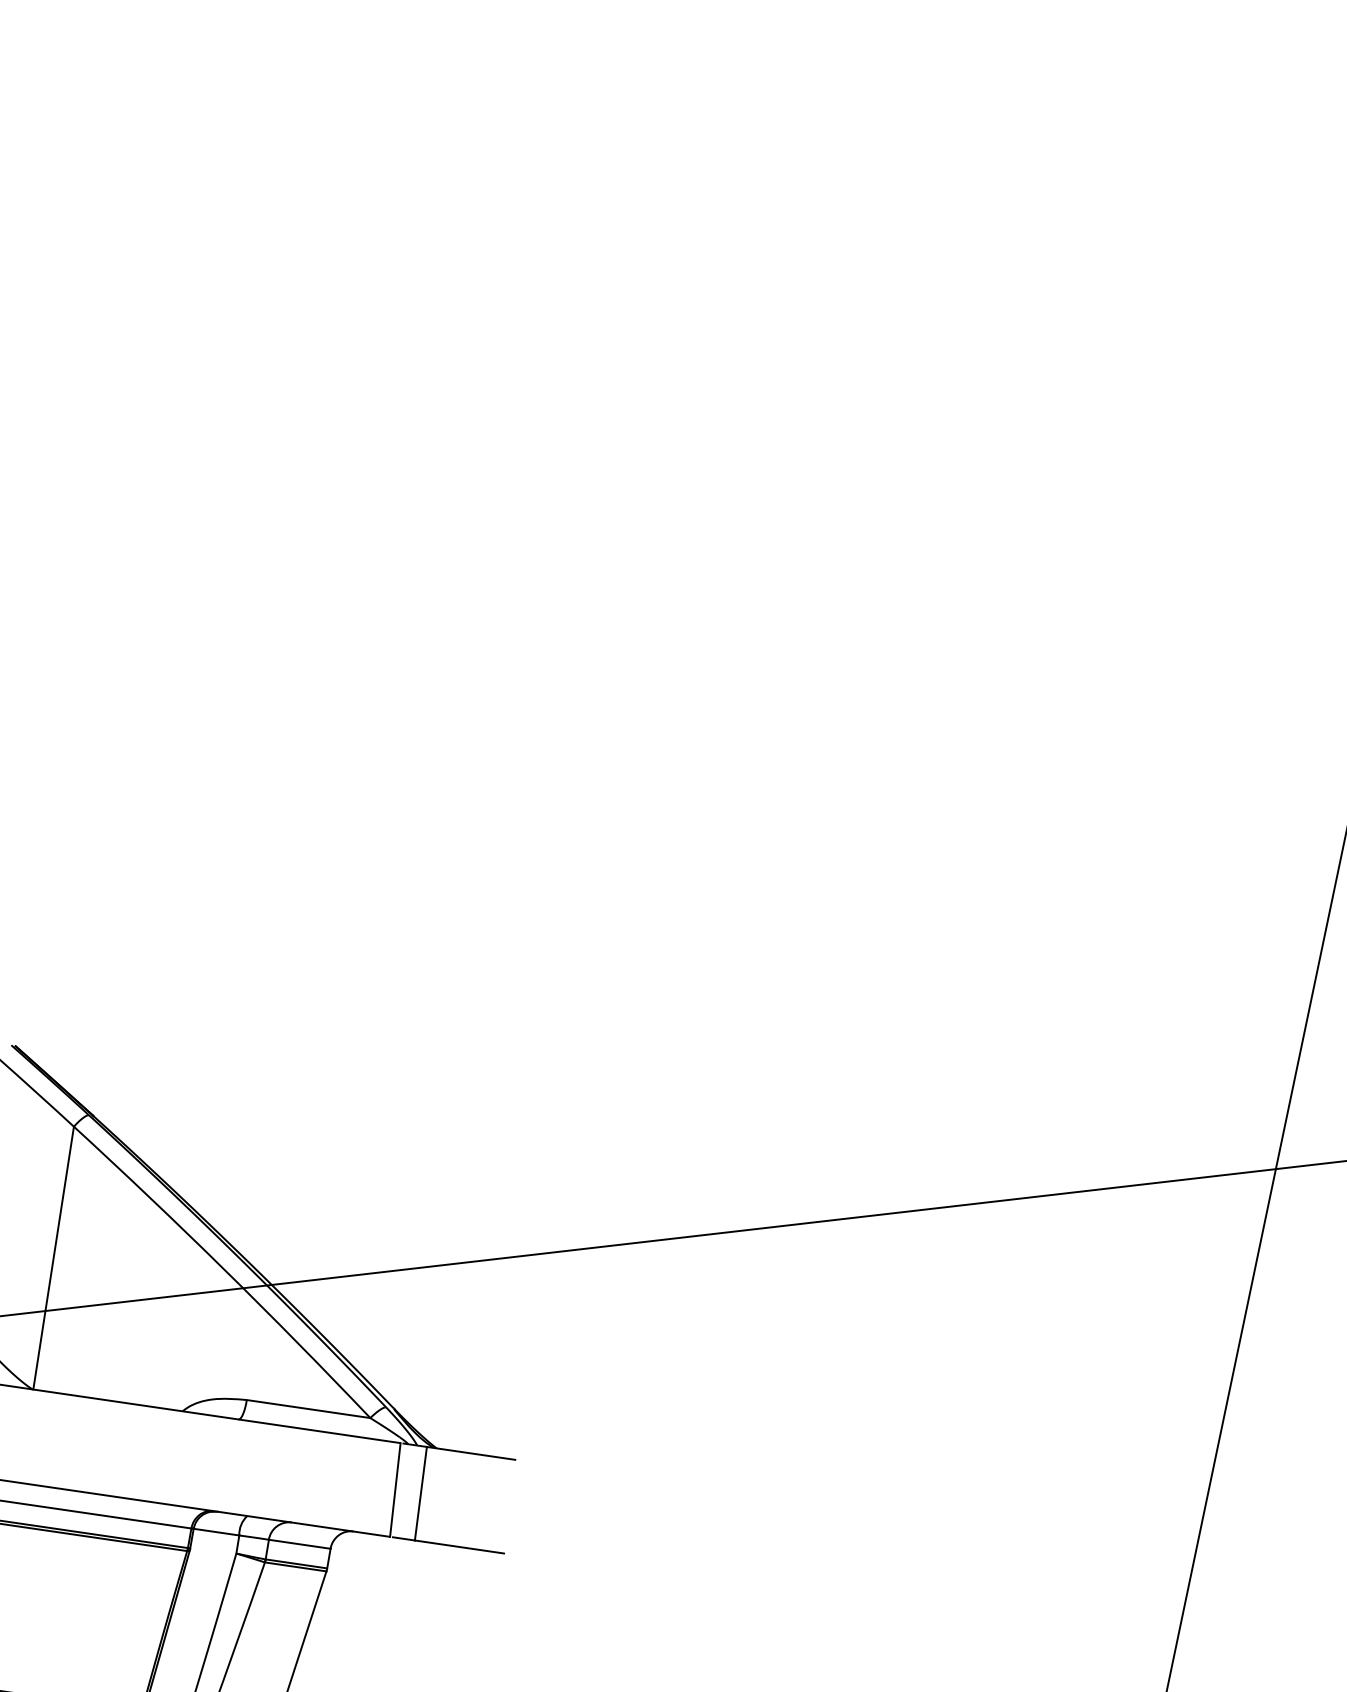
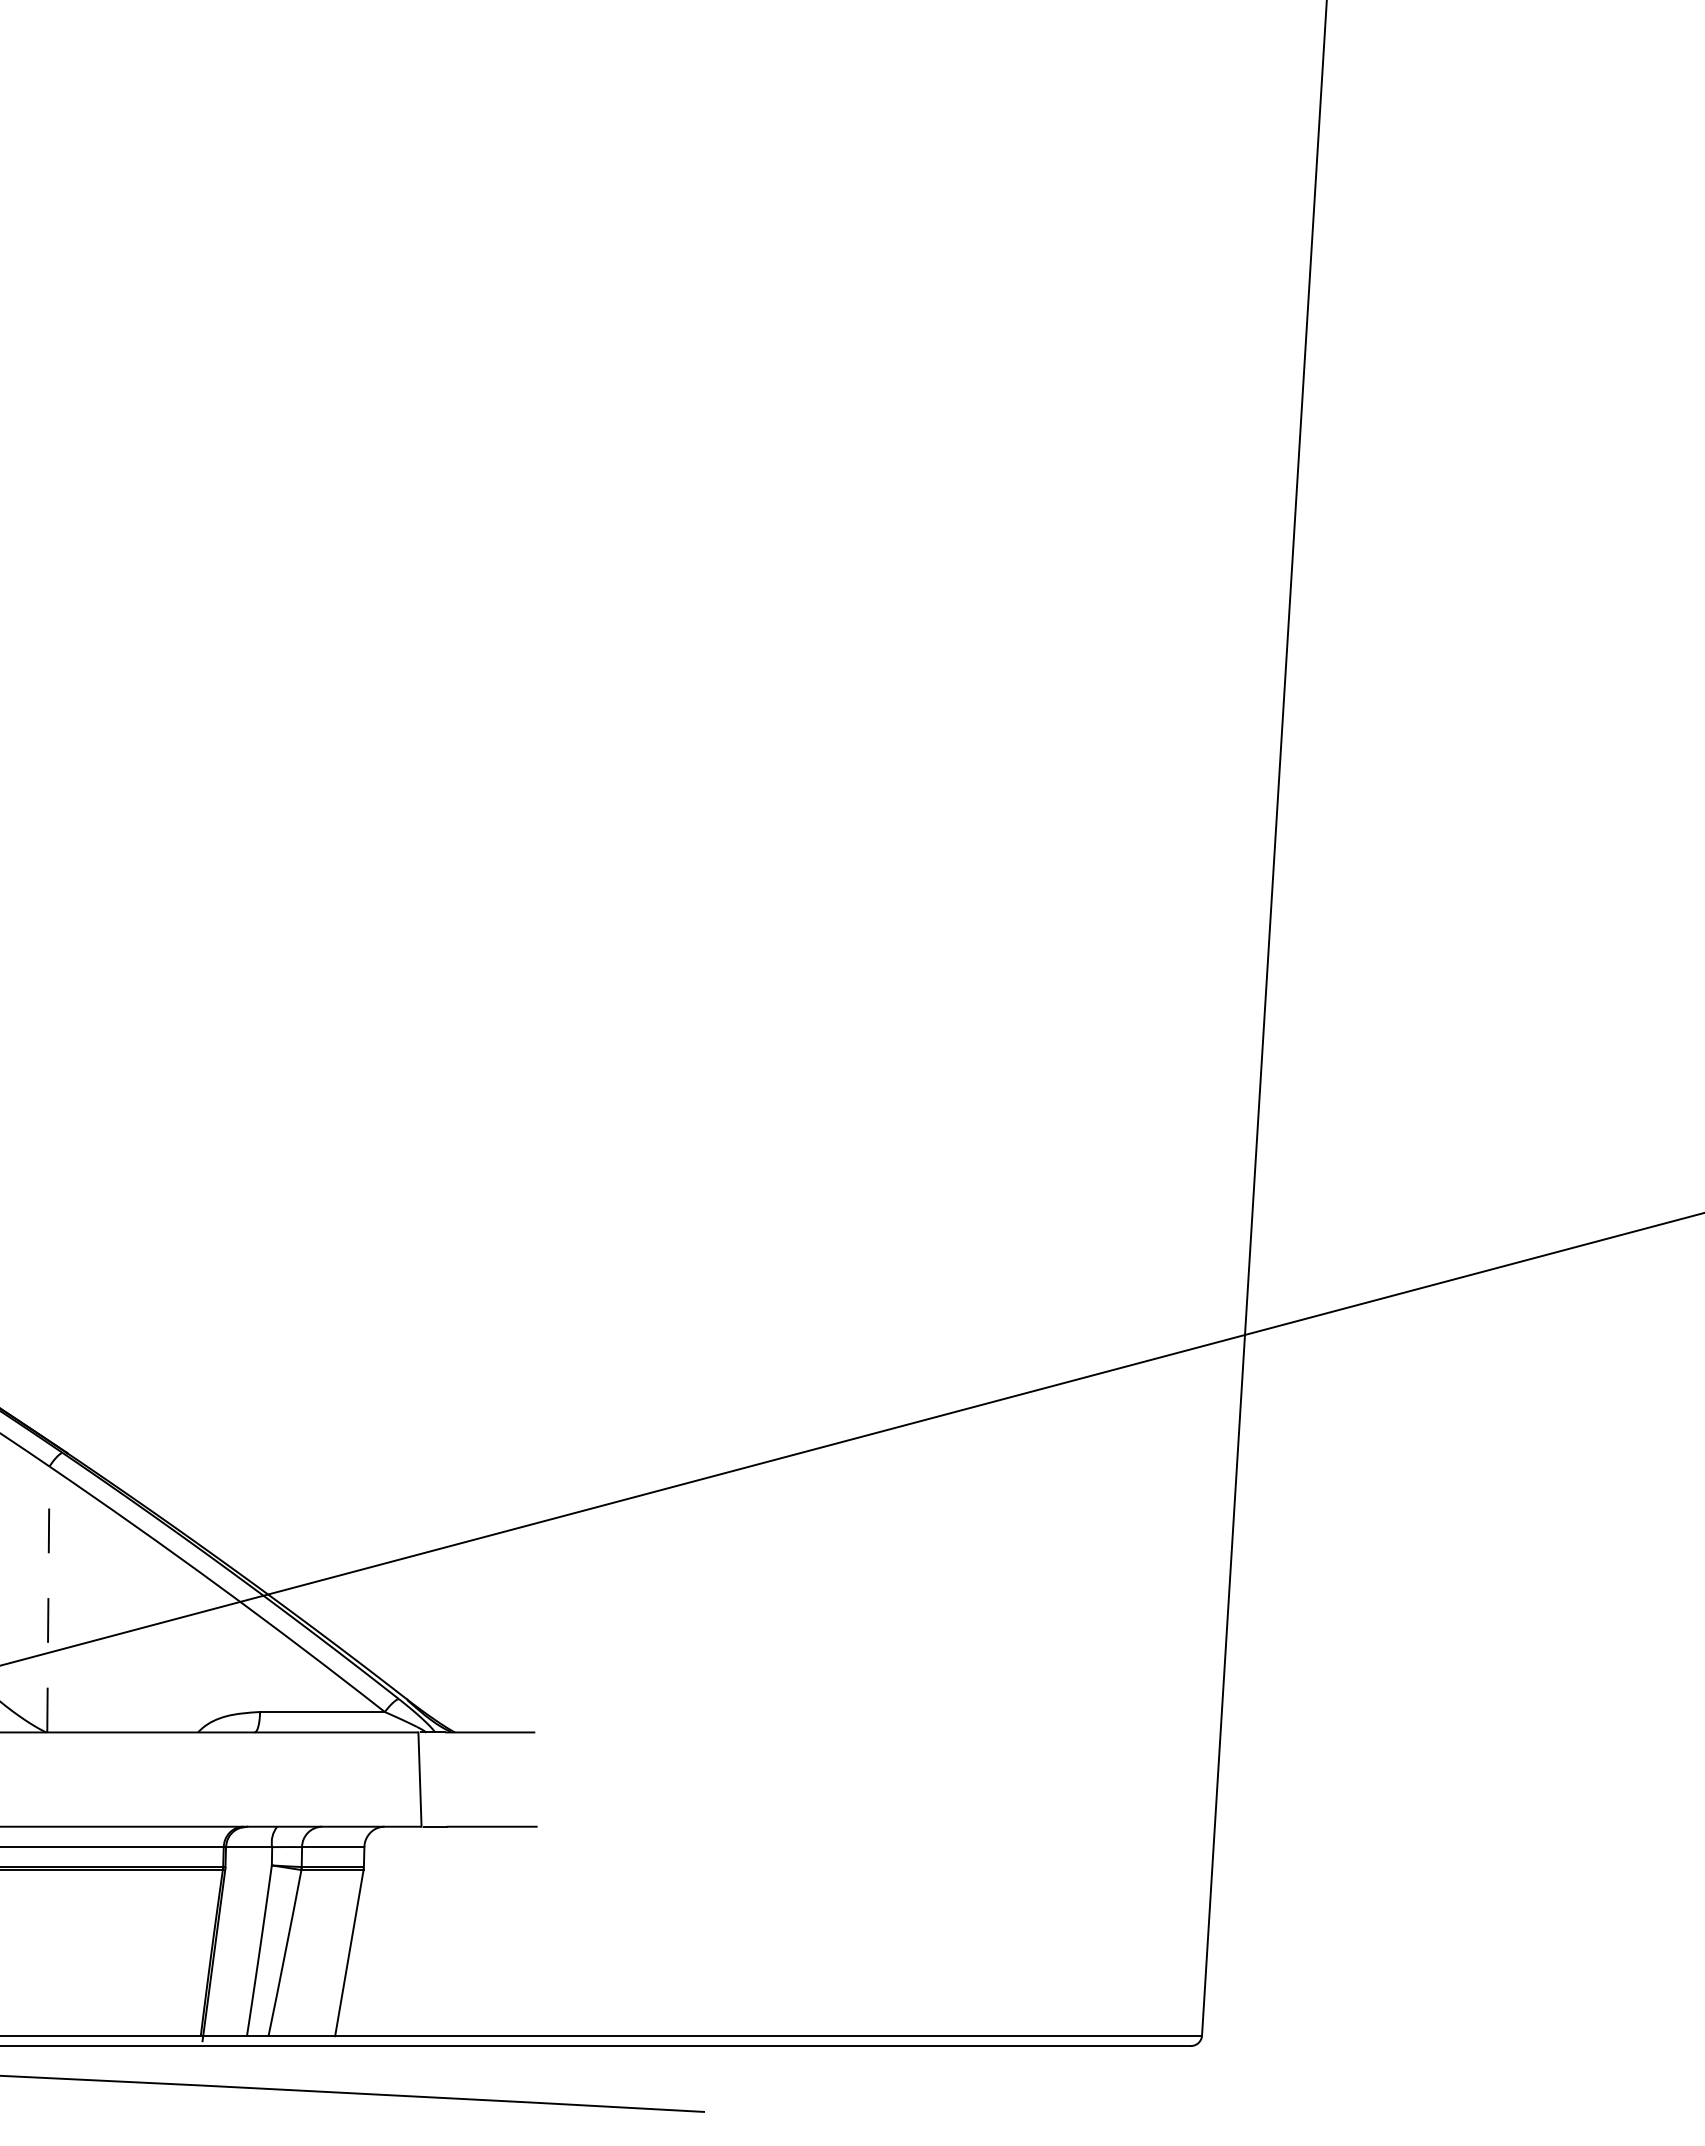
line: (53, 1258) -> (48, 1599), solid -> dashed
line: (420, 1493) -> (445, 1779), removed

